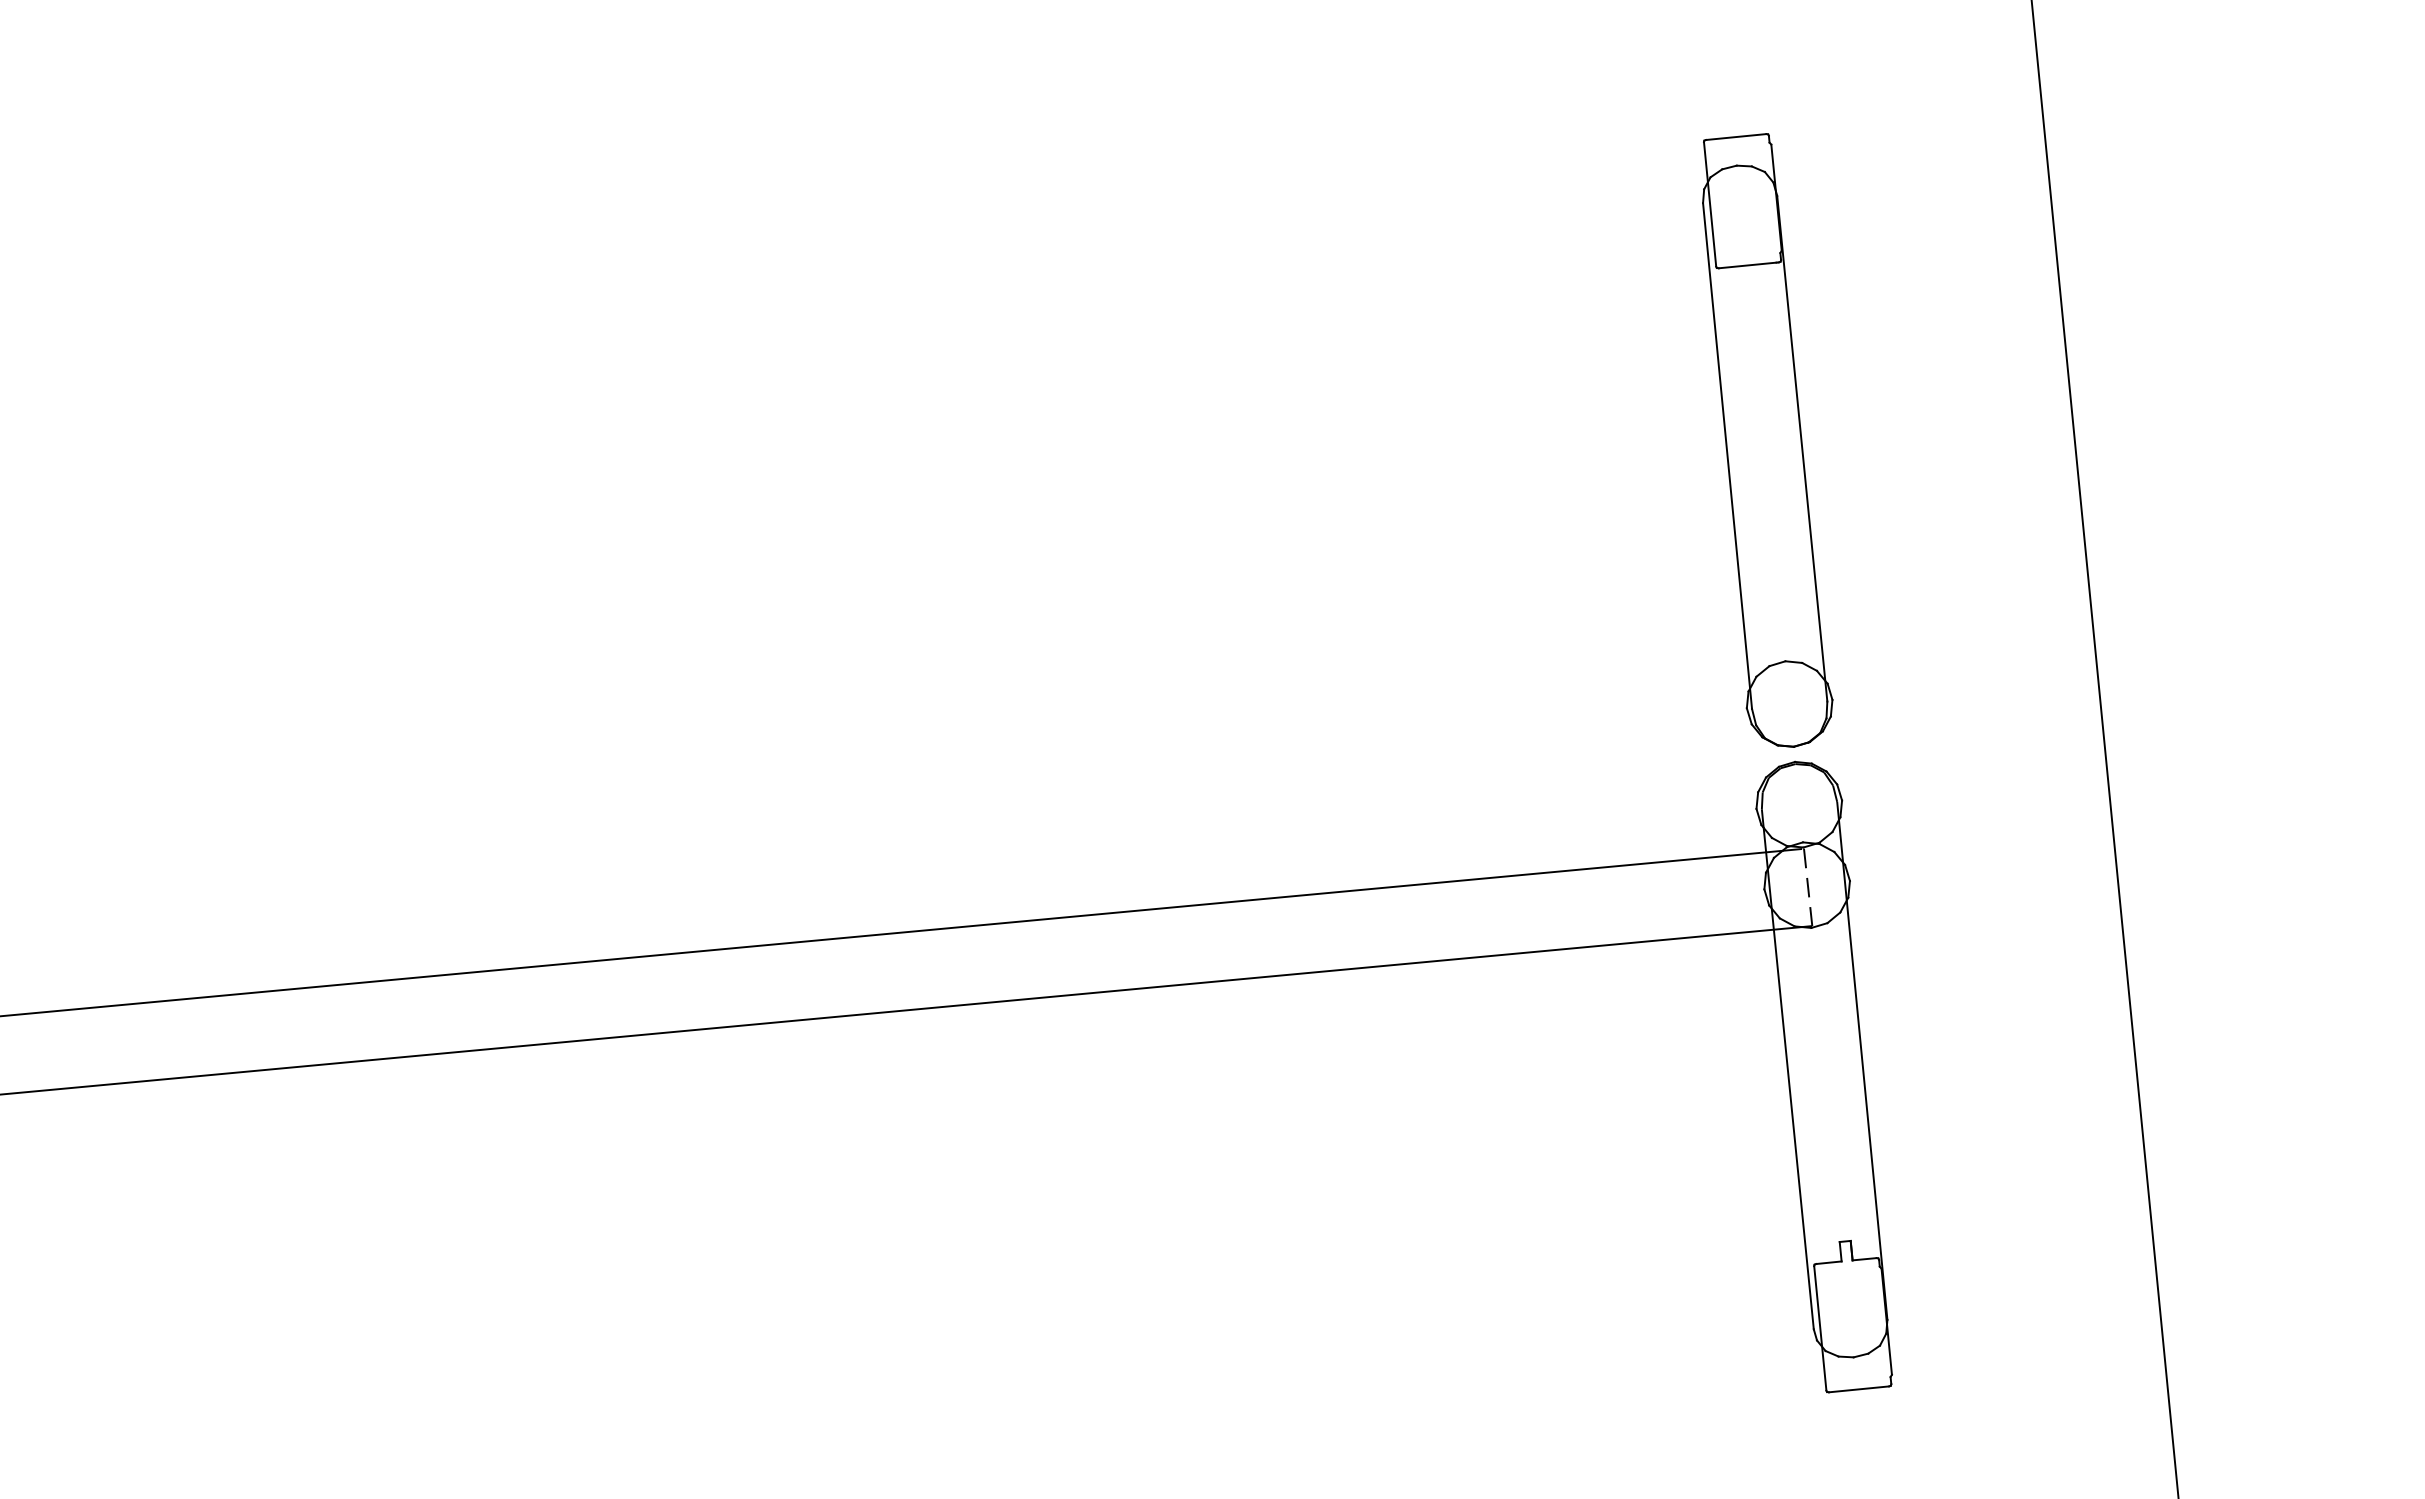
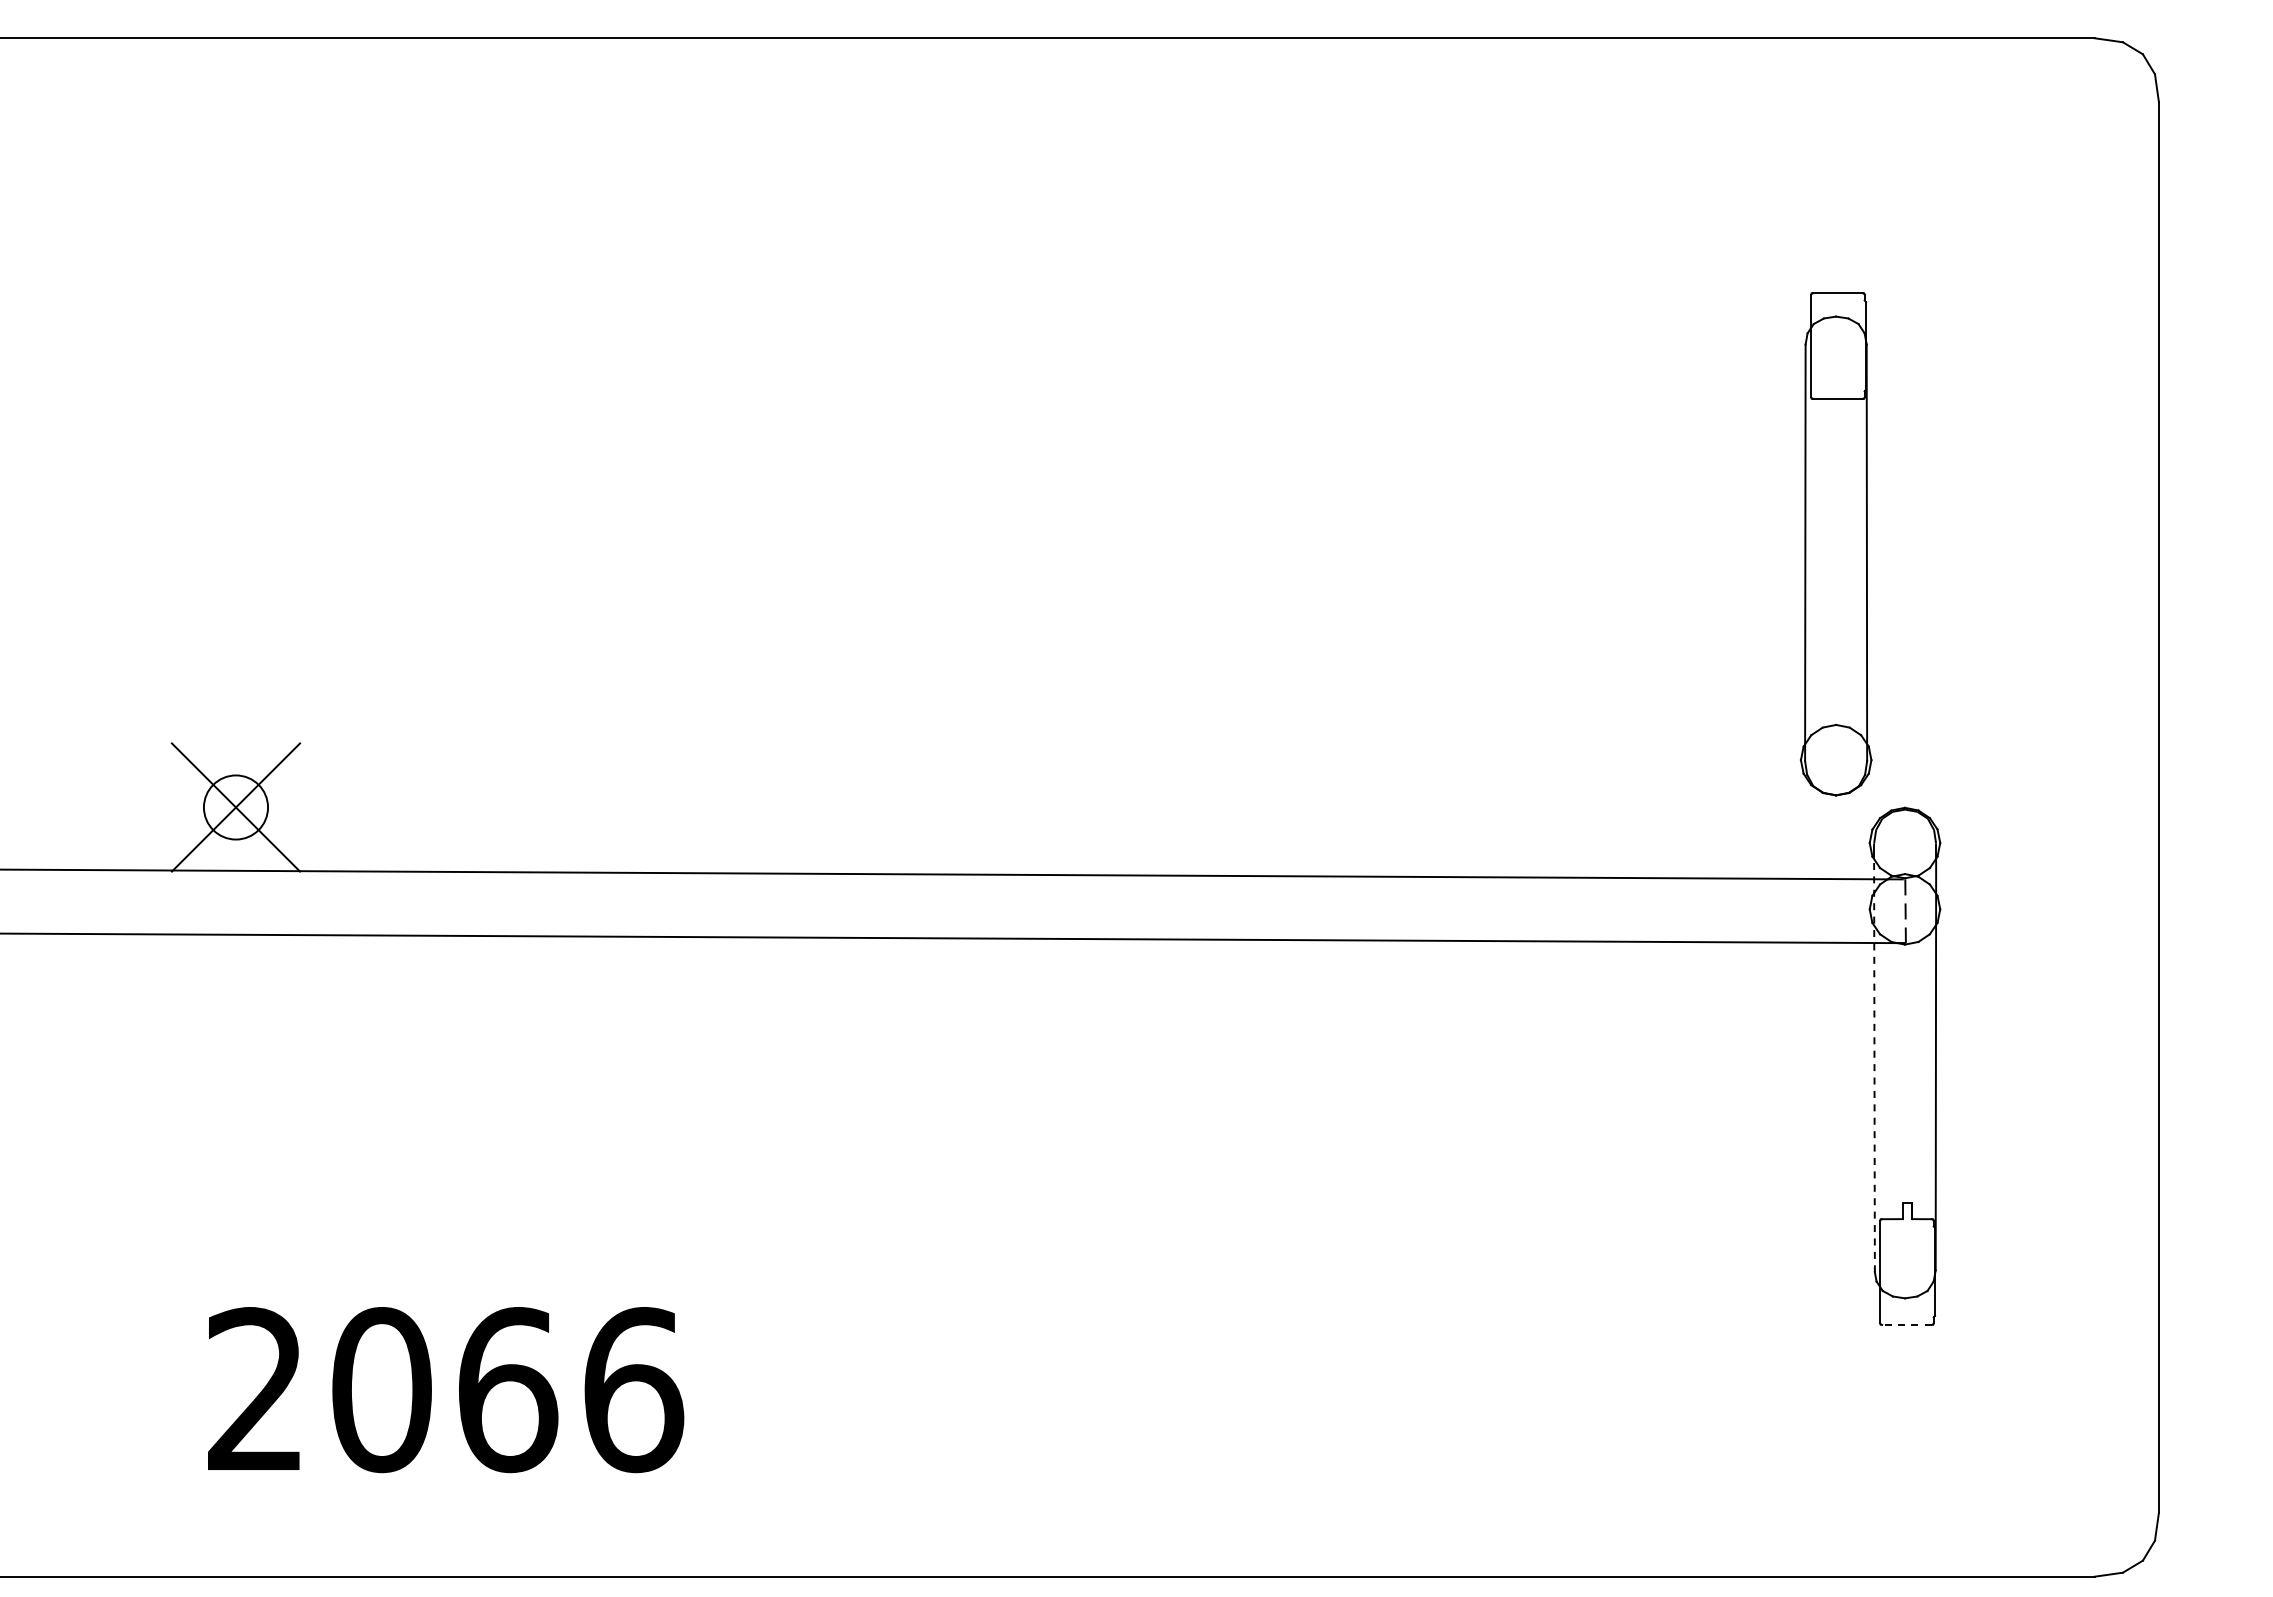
part: (1764, 442) -> (1836, 544), moved
line: (1788, 1078) -> (1874, 1065), solid -> dashed
line: (1858, 1388) -> (1906, 1324), solid -> dashed

